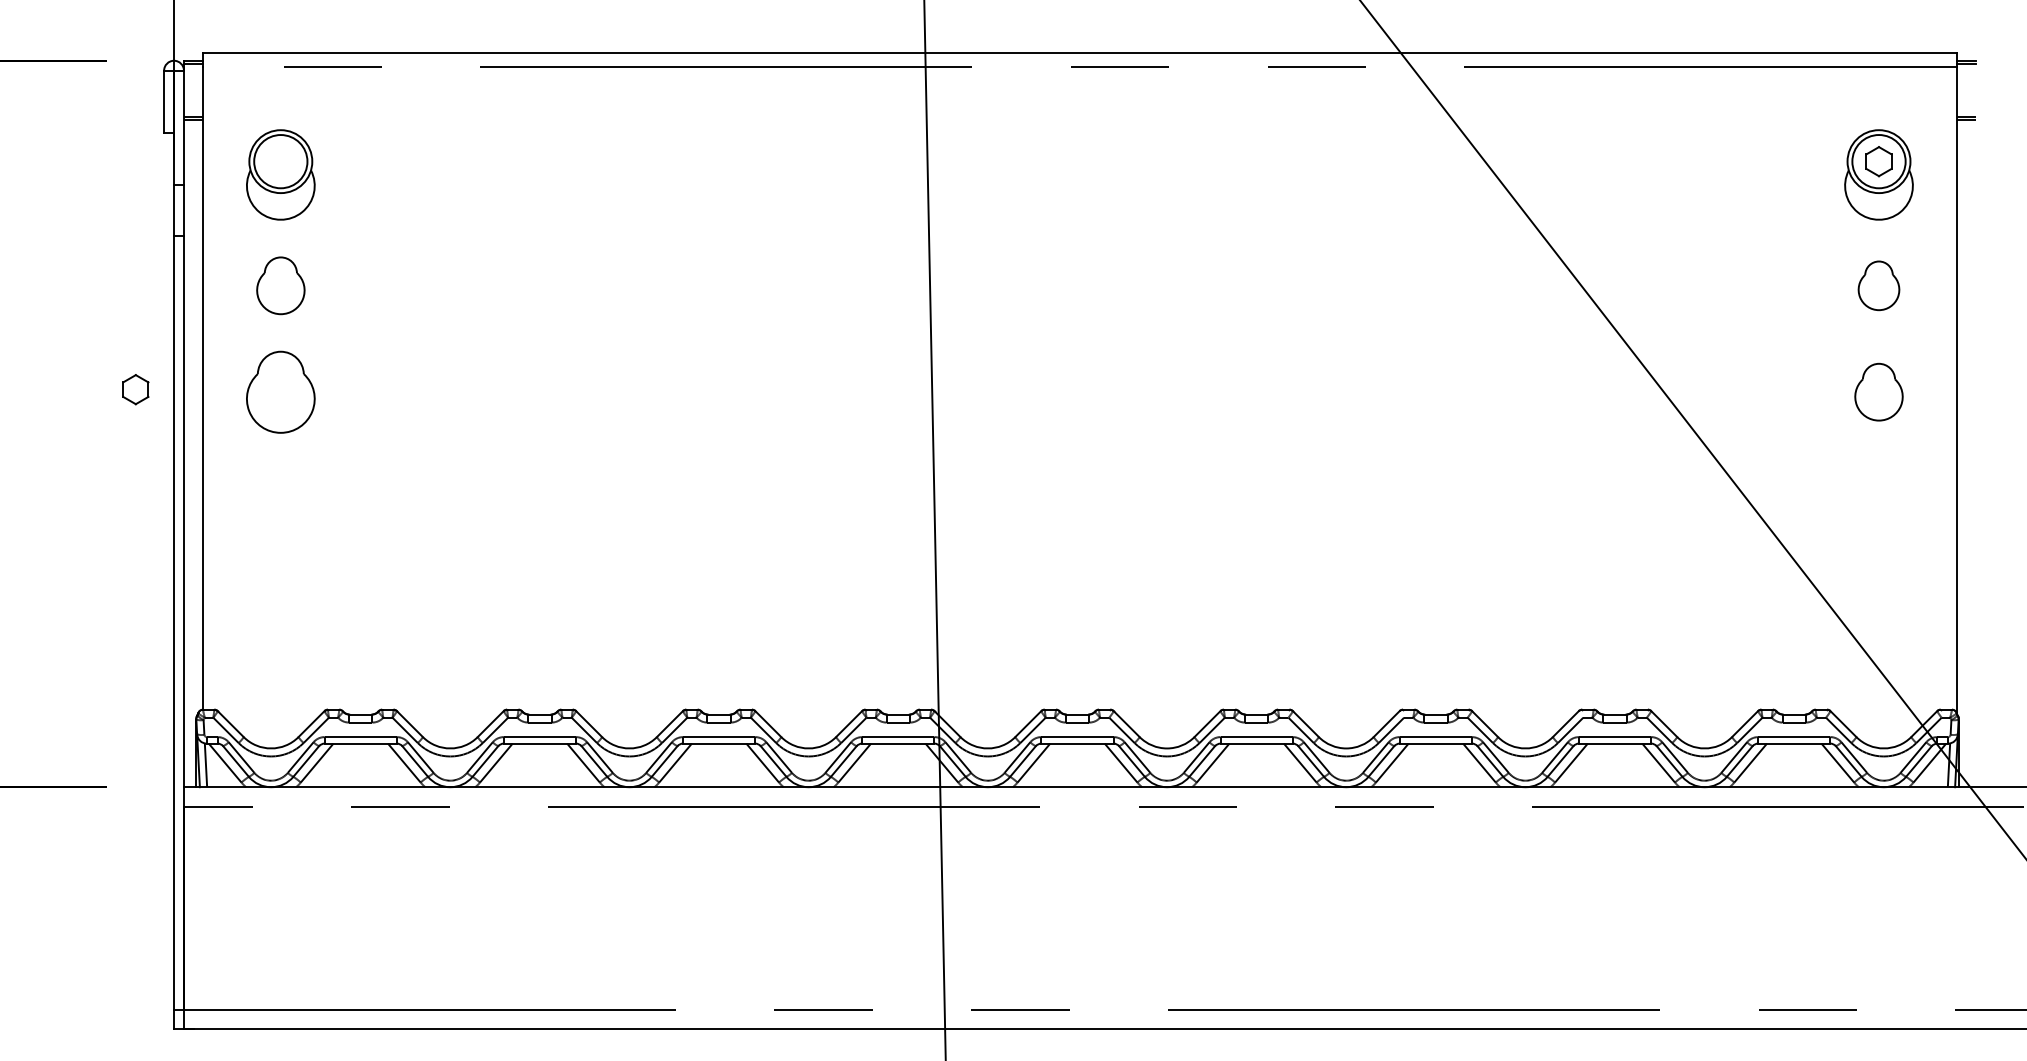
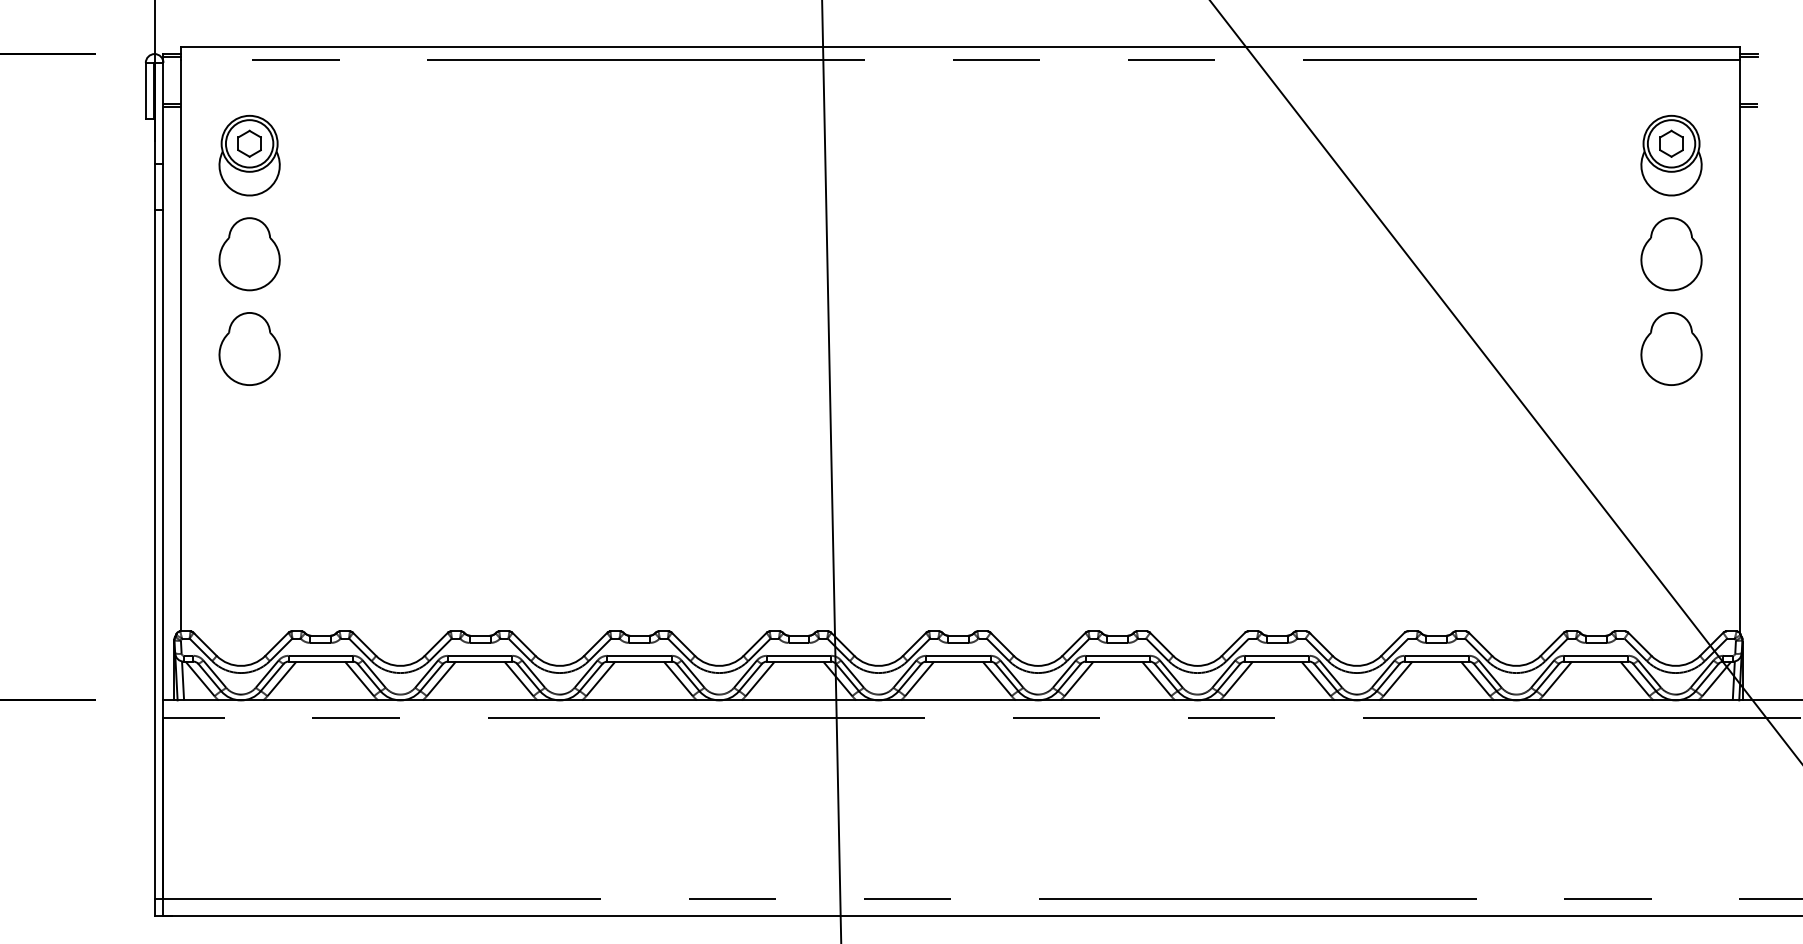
part: (280, 285) -> (249, 254), size x1.43
part: (1878, 285) -> (1671, 254), size x1.67
part: (135, 389) -> (249, 143), moved
part: (1878, 391) -> (1671, 348), size x1.43

